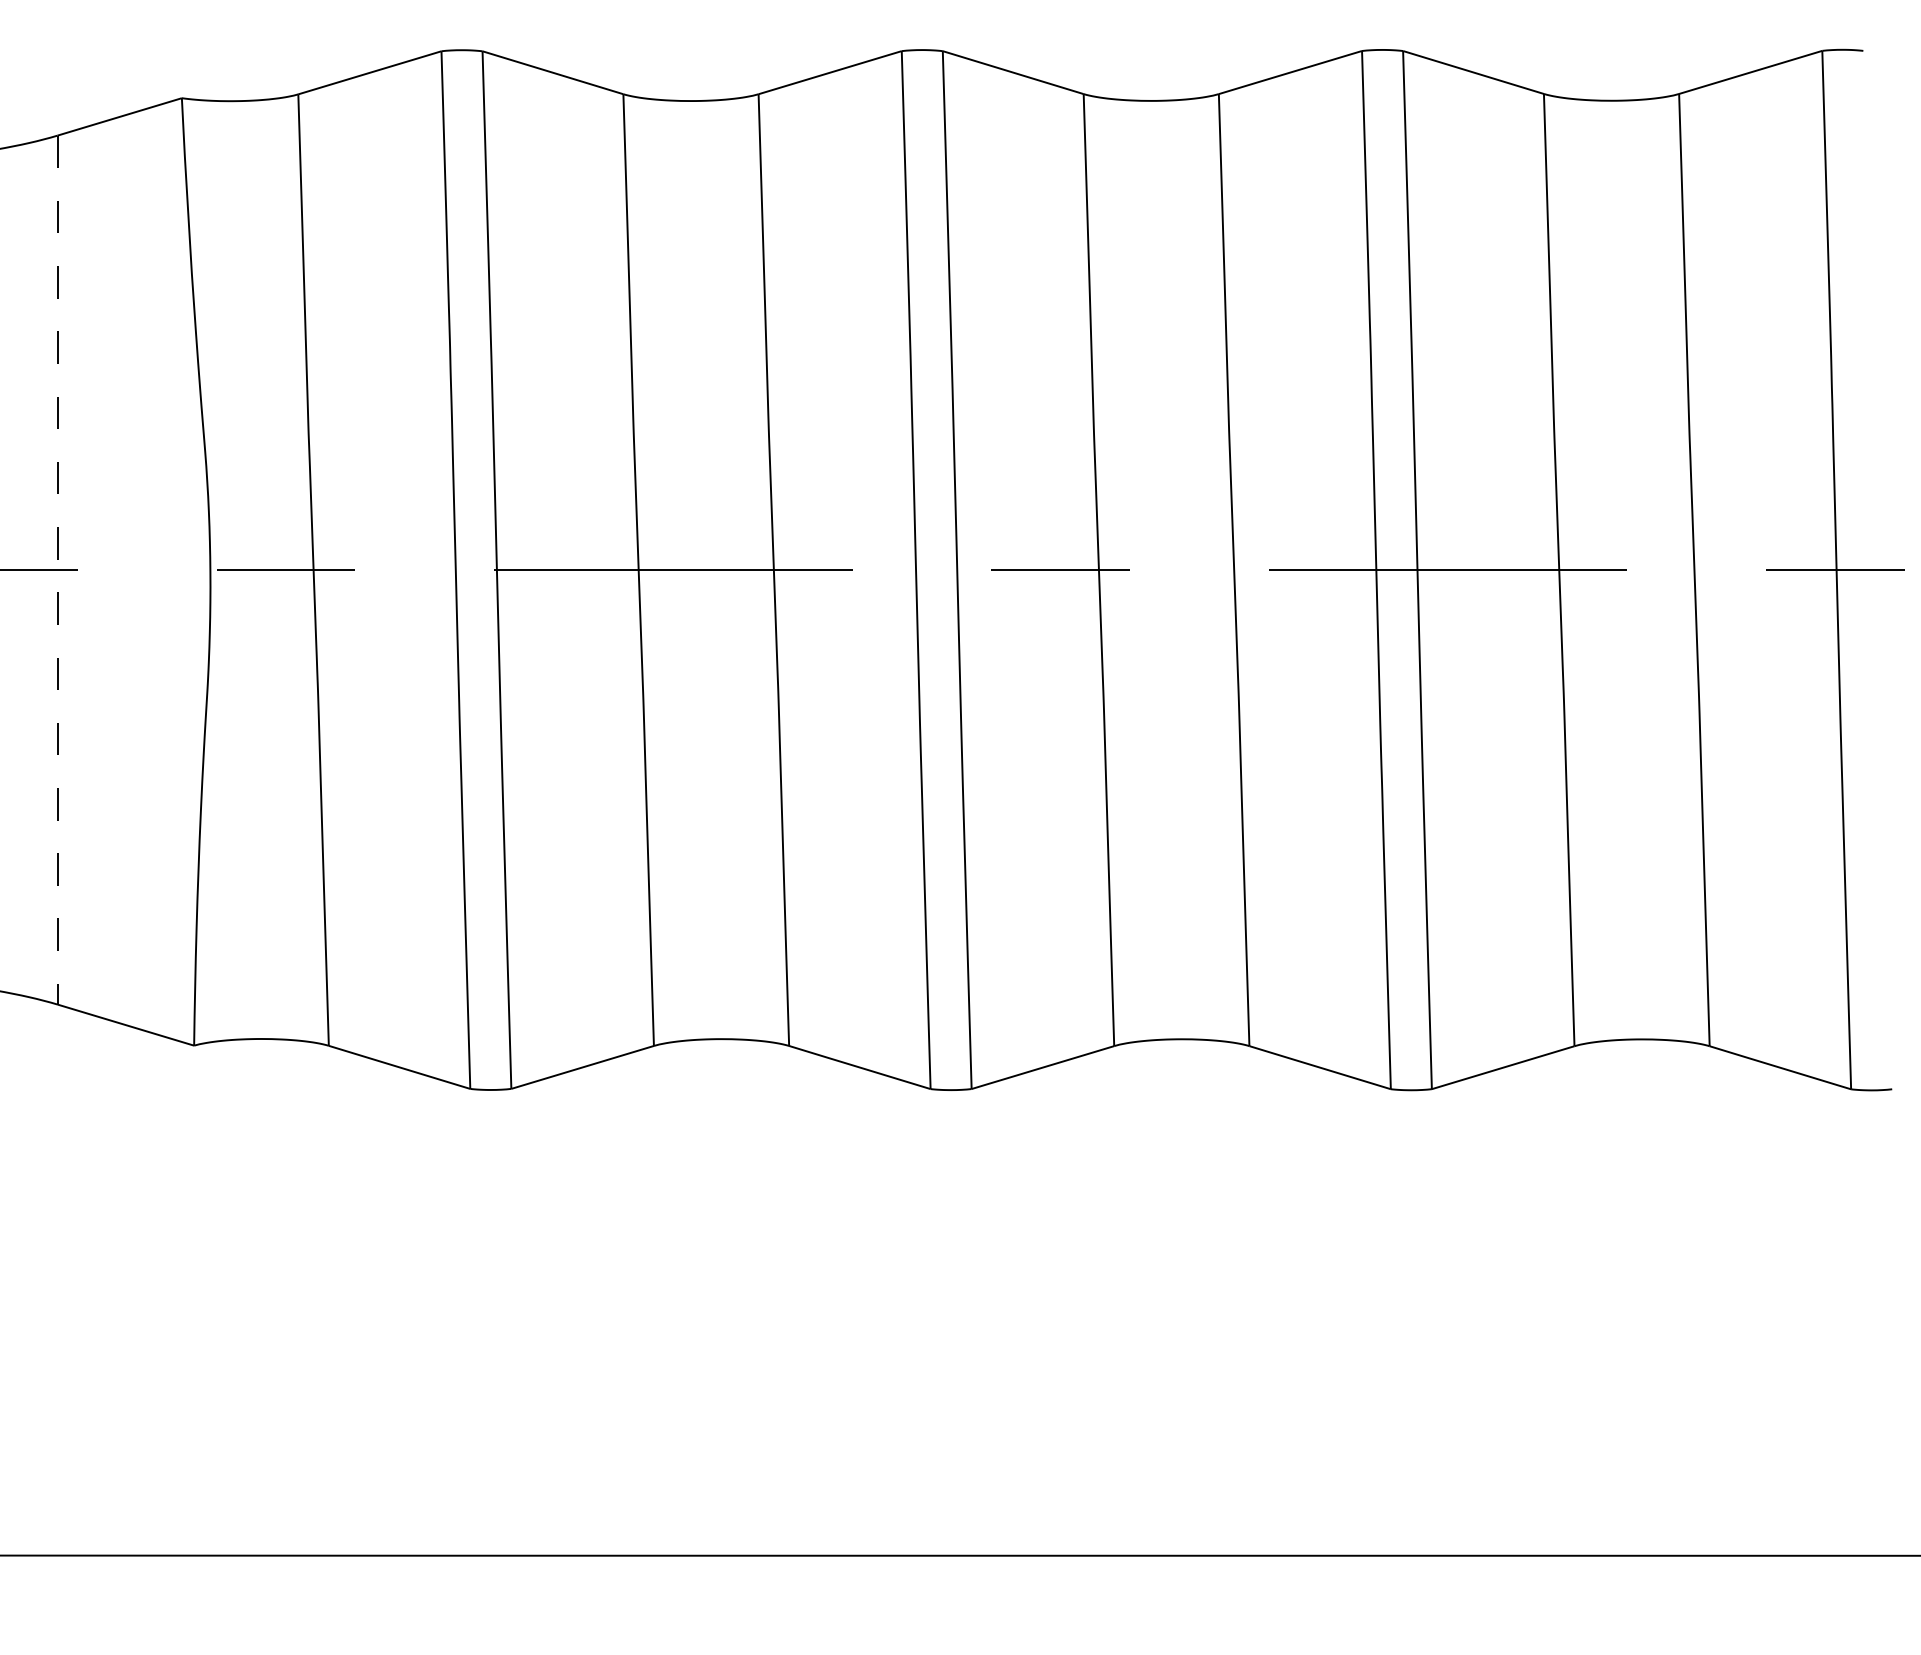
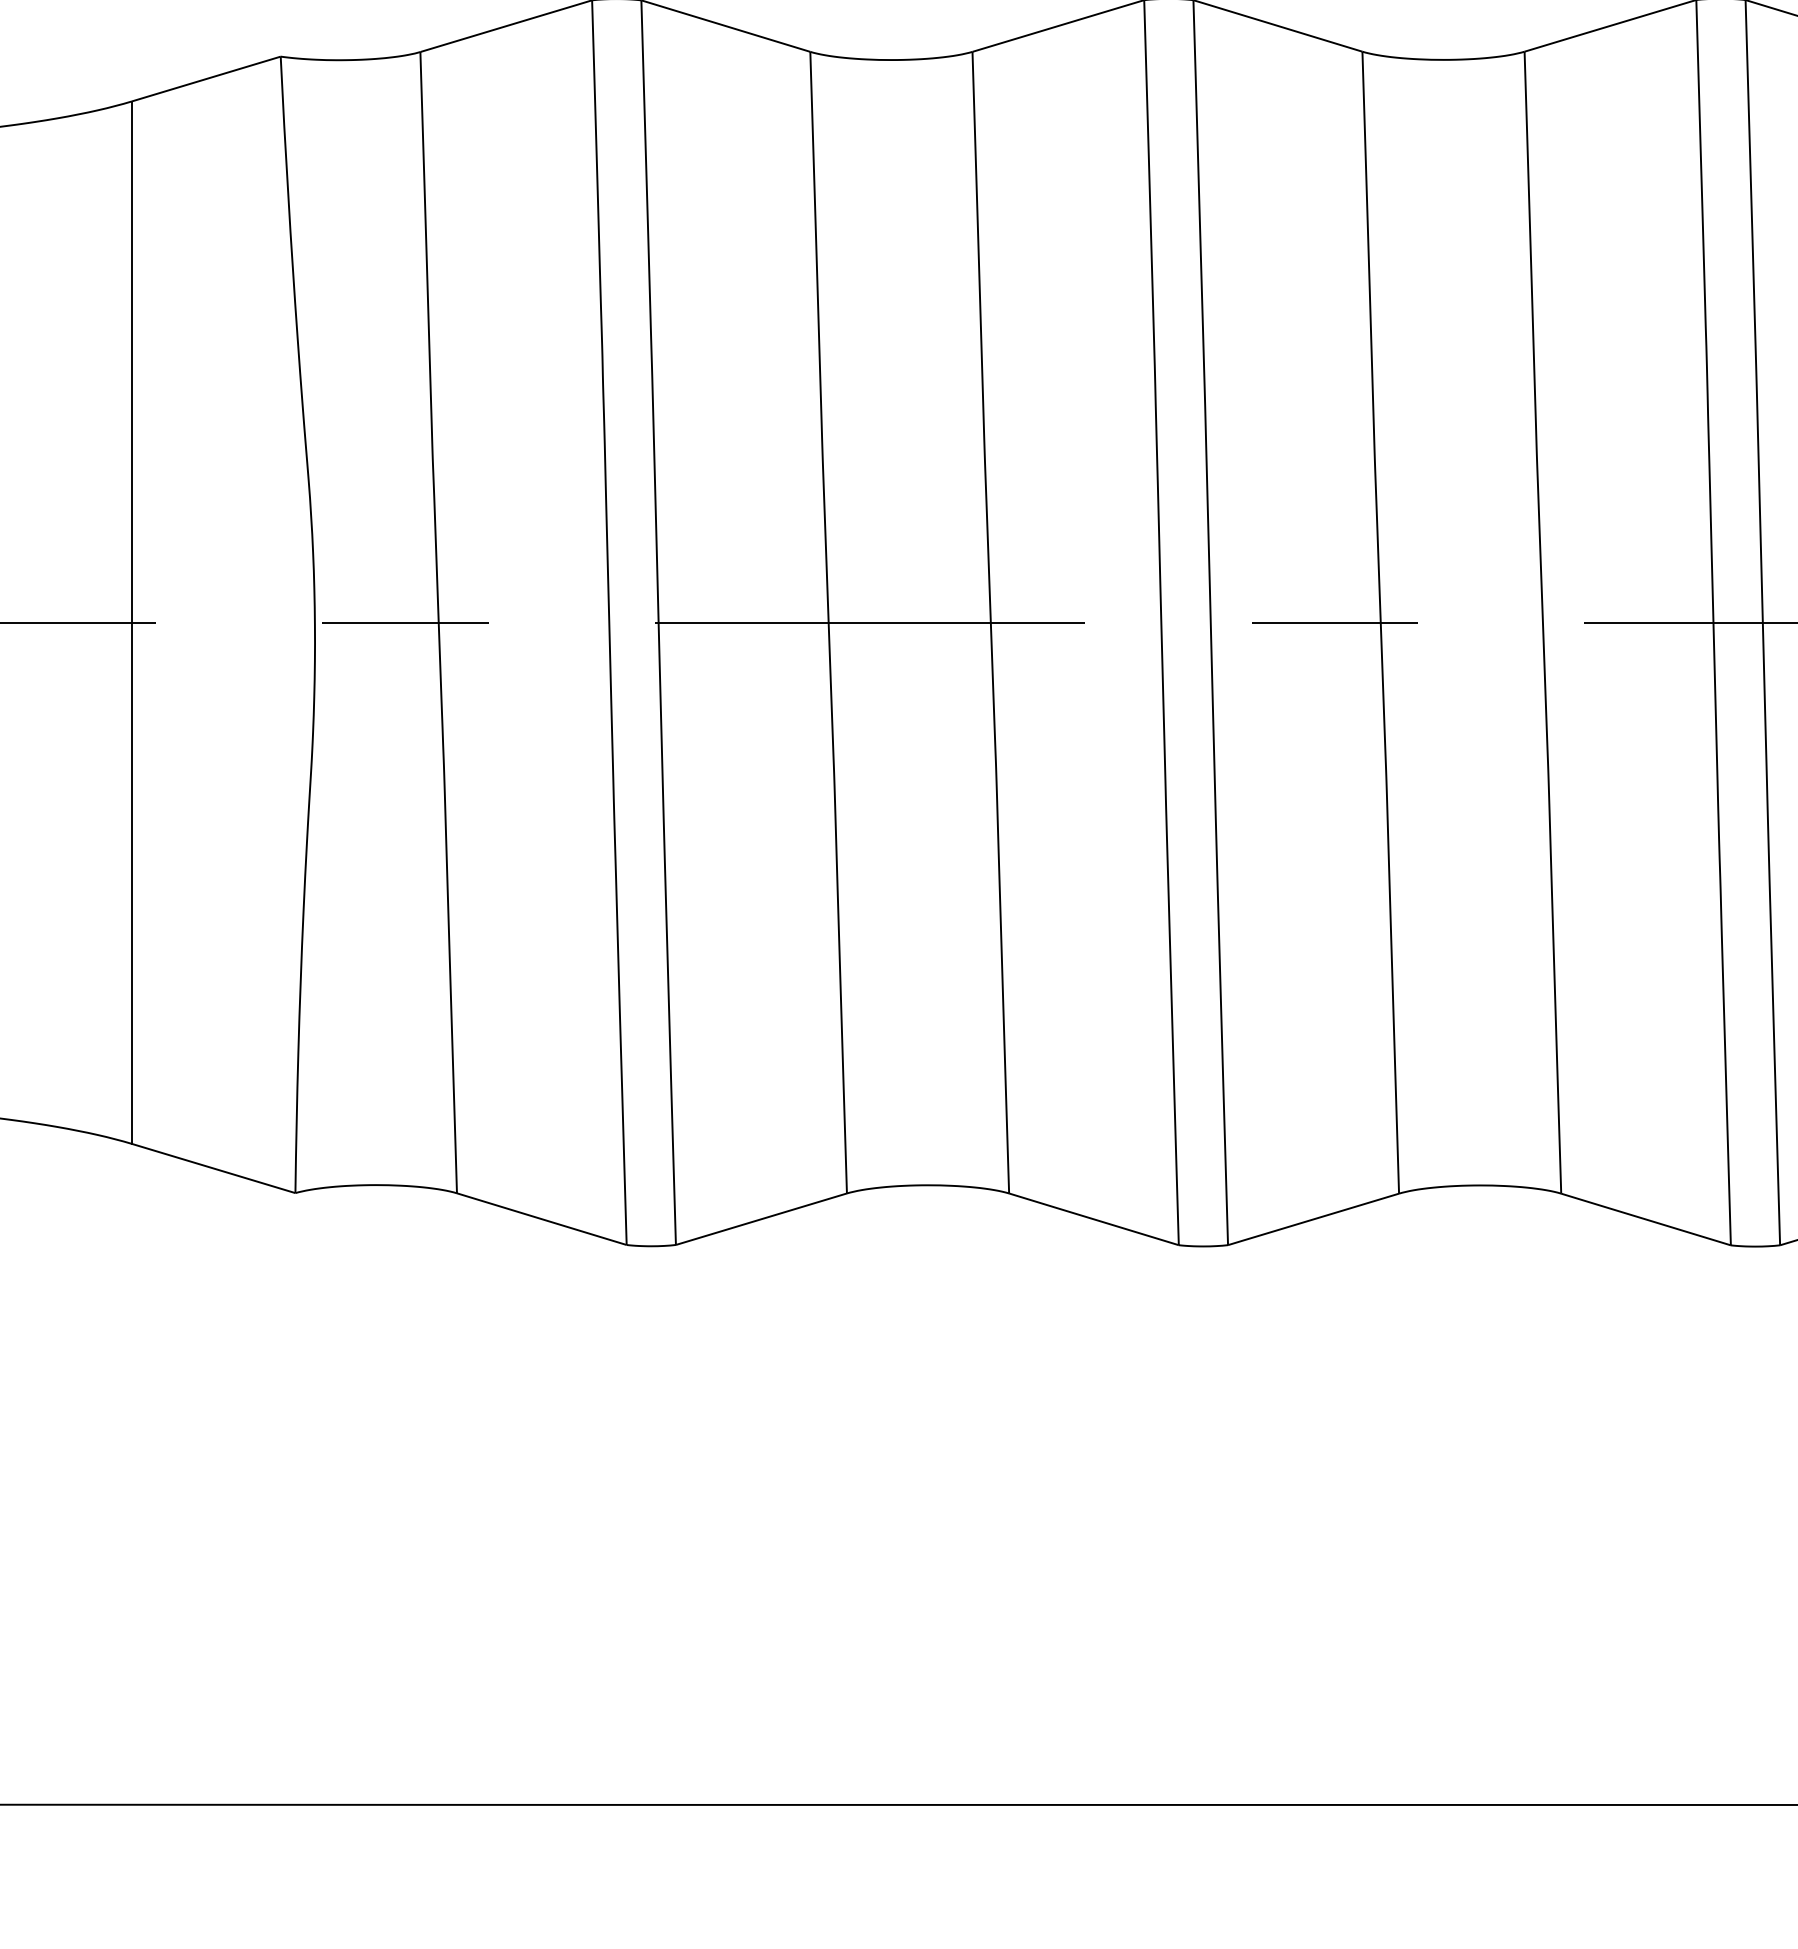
line: (57, 570) -> (131, 623), dashed -> solid

